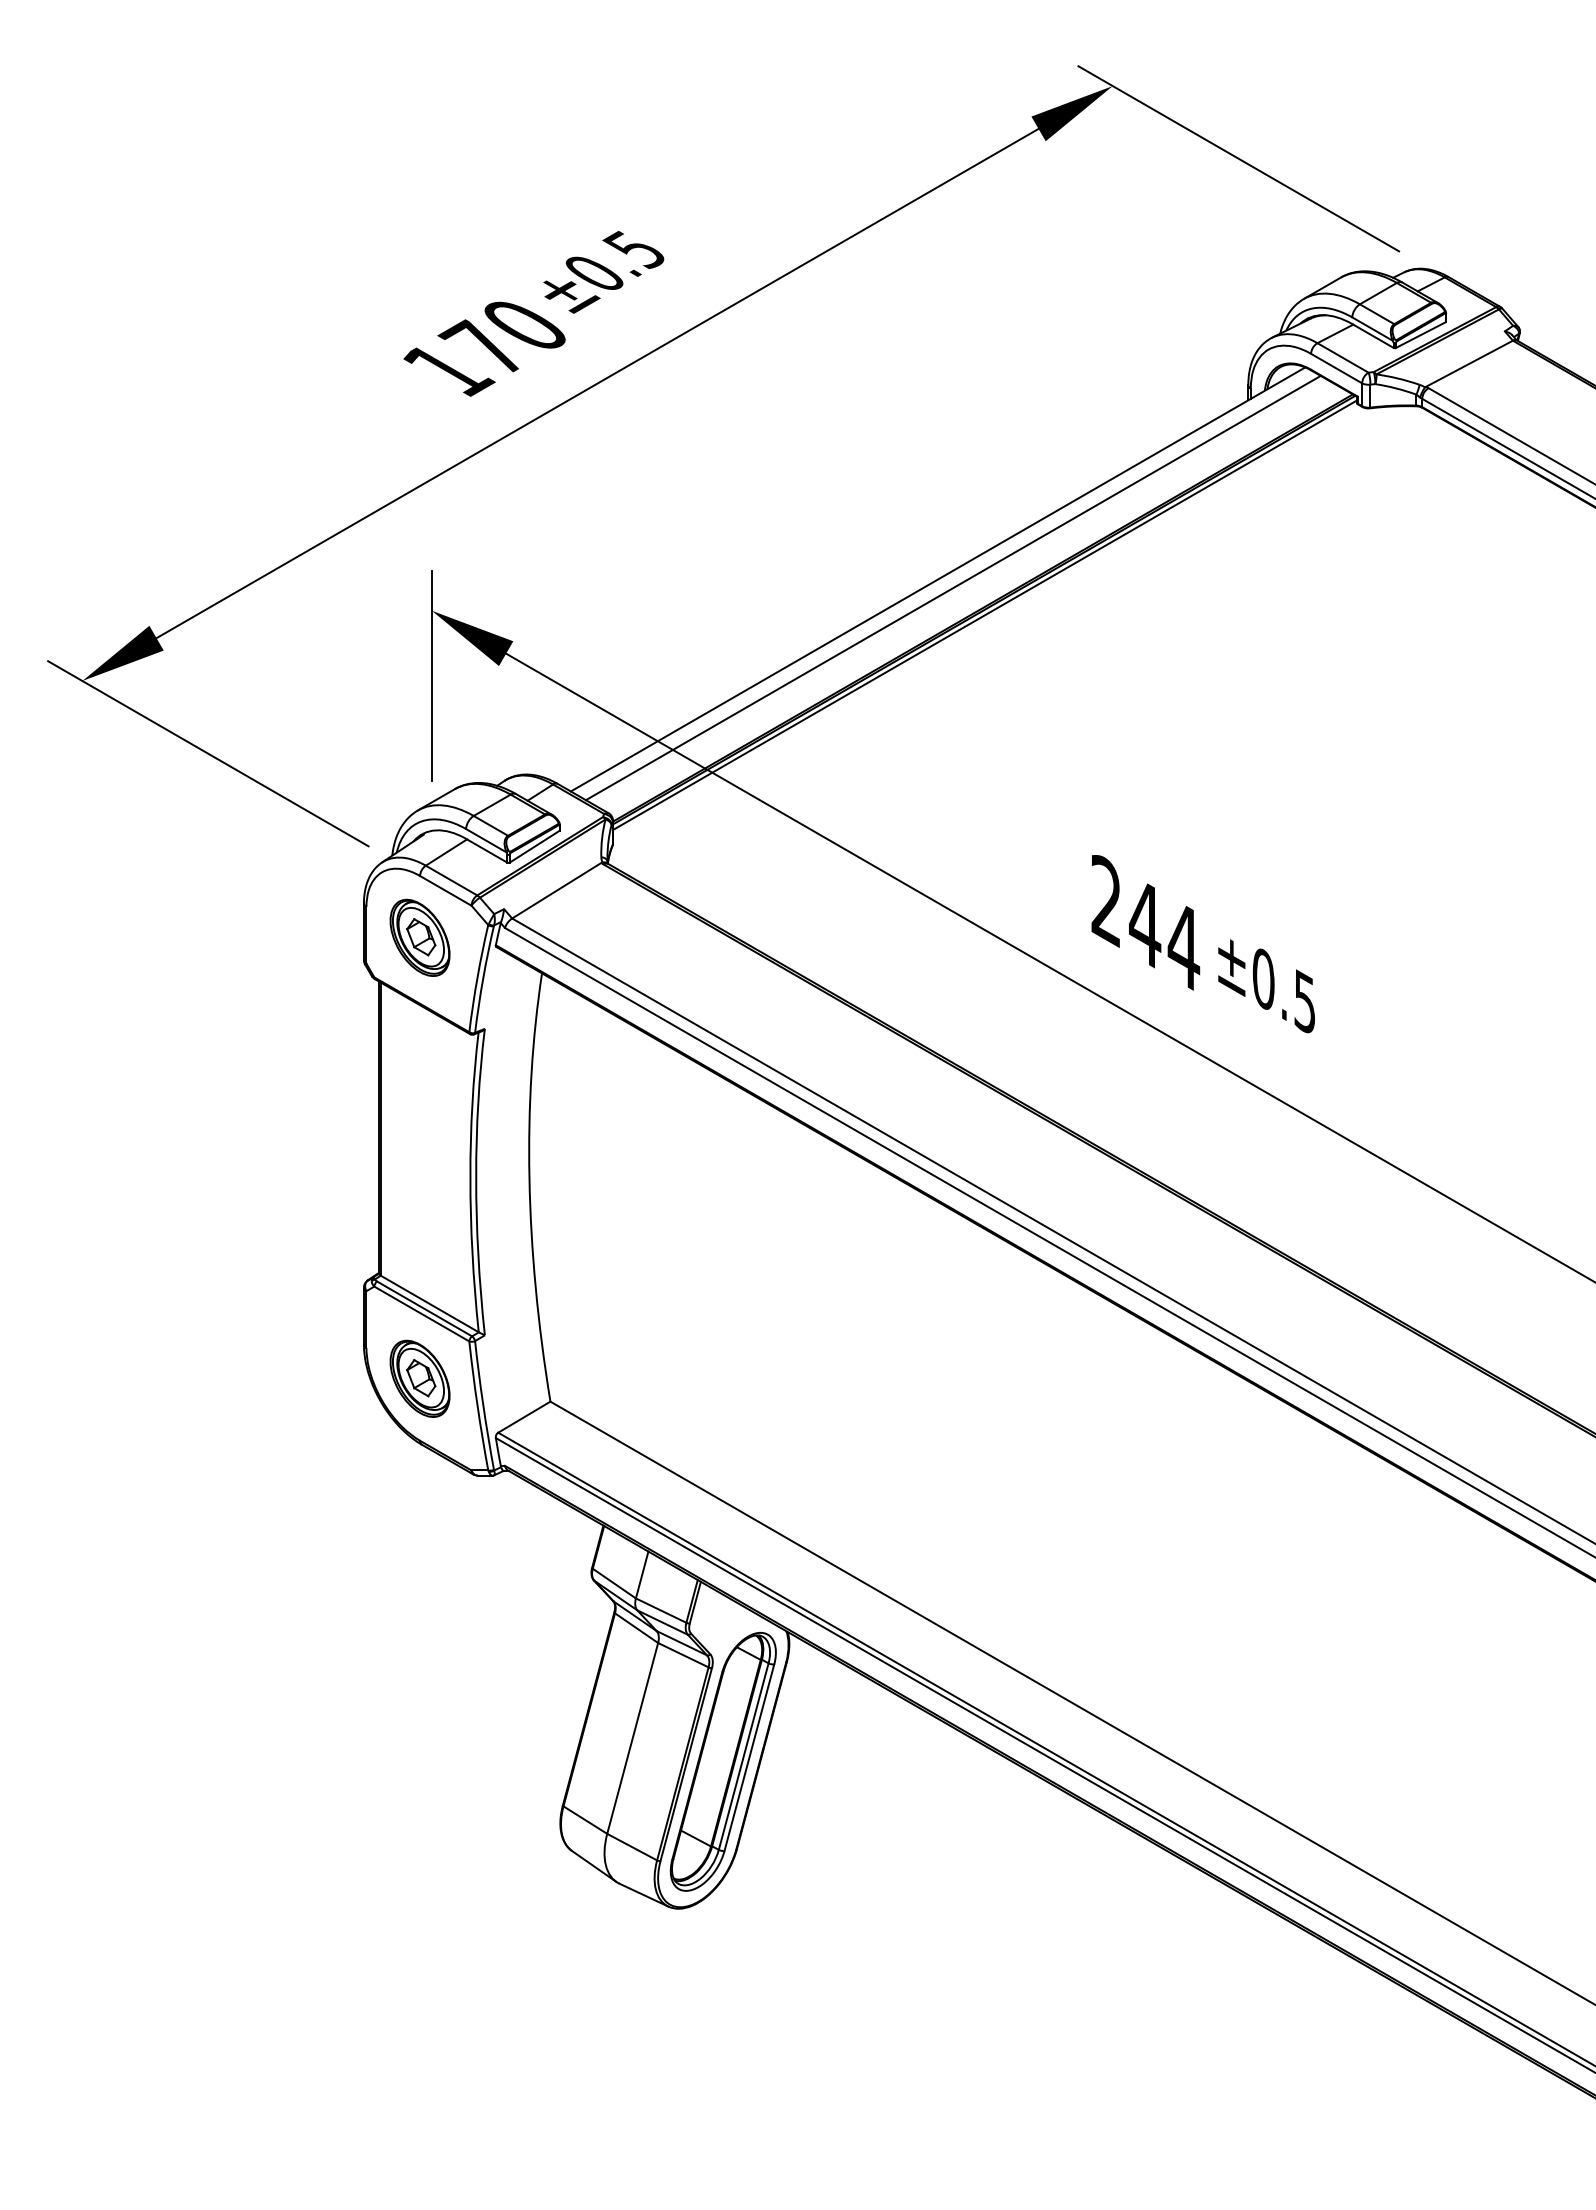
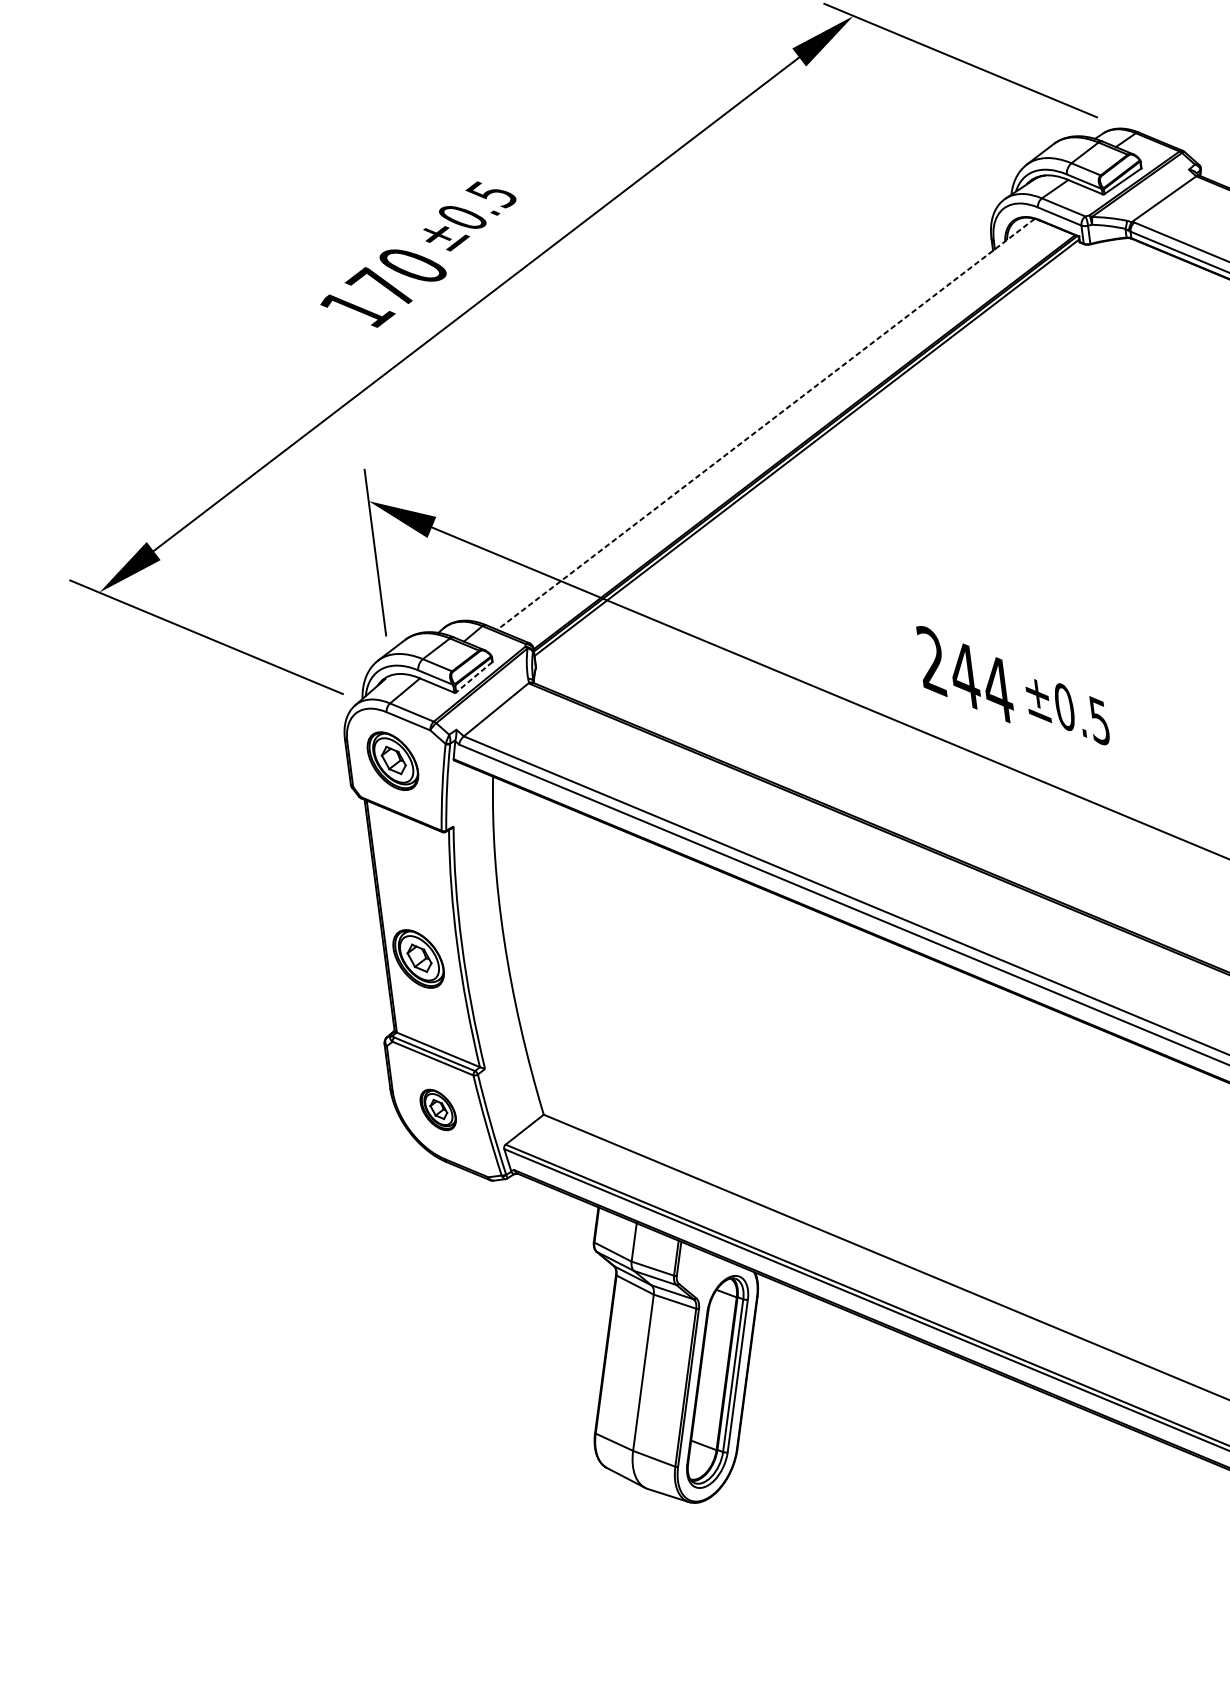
line: (937, 579) -> (765, 424), solid -> dashed
line: (952, 587) -> (778, 429), removed
line: (534, 847) -> (474, 677), solid -> dashed
part: (419, 1187) -> (418, 958), added
part: (419, 1378) -> (437, 1109), size x0.7

